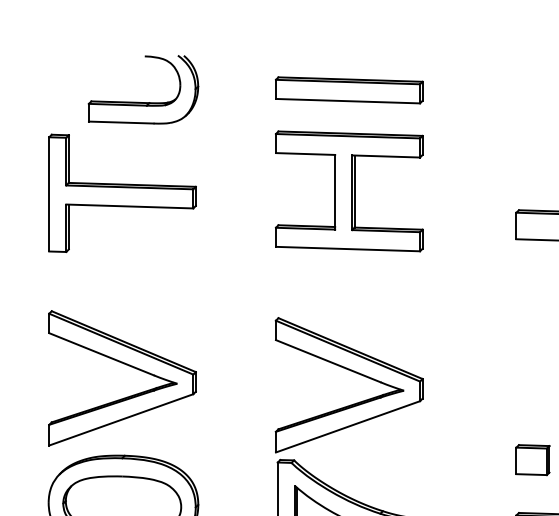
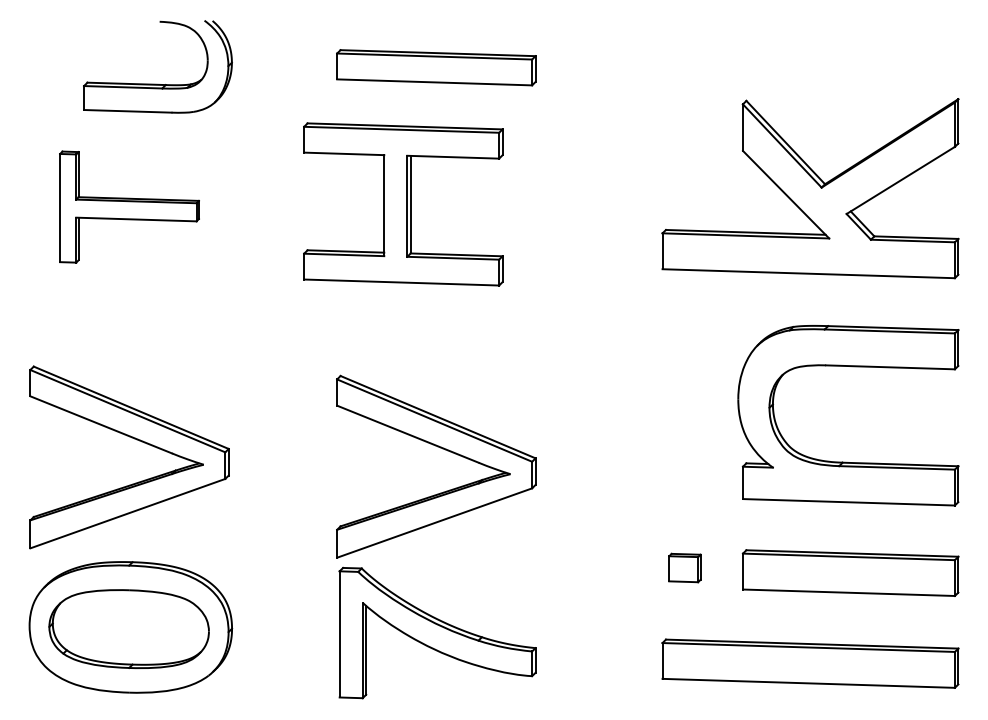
part: (349, 191) -> (403, 204), moved
part: (122, 192) -> (129, 206), size x0.7
part: (532, 459) -> (684, 567), size x0.7

